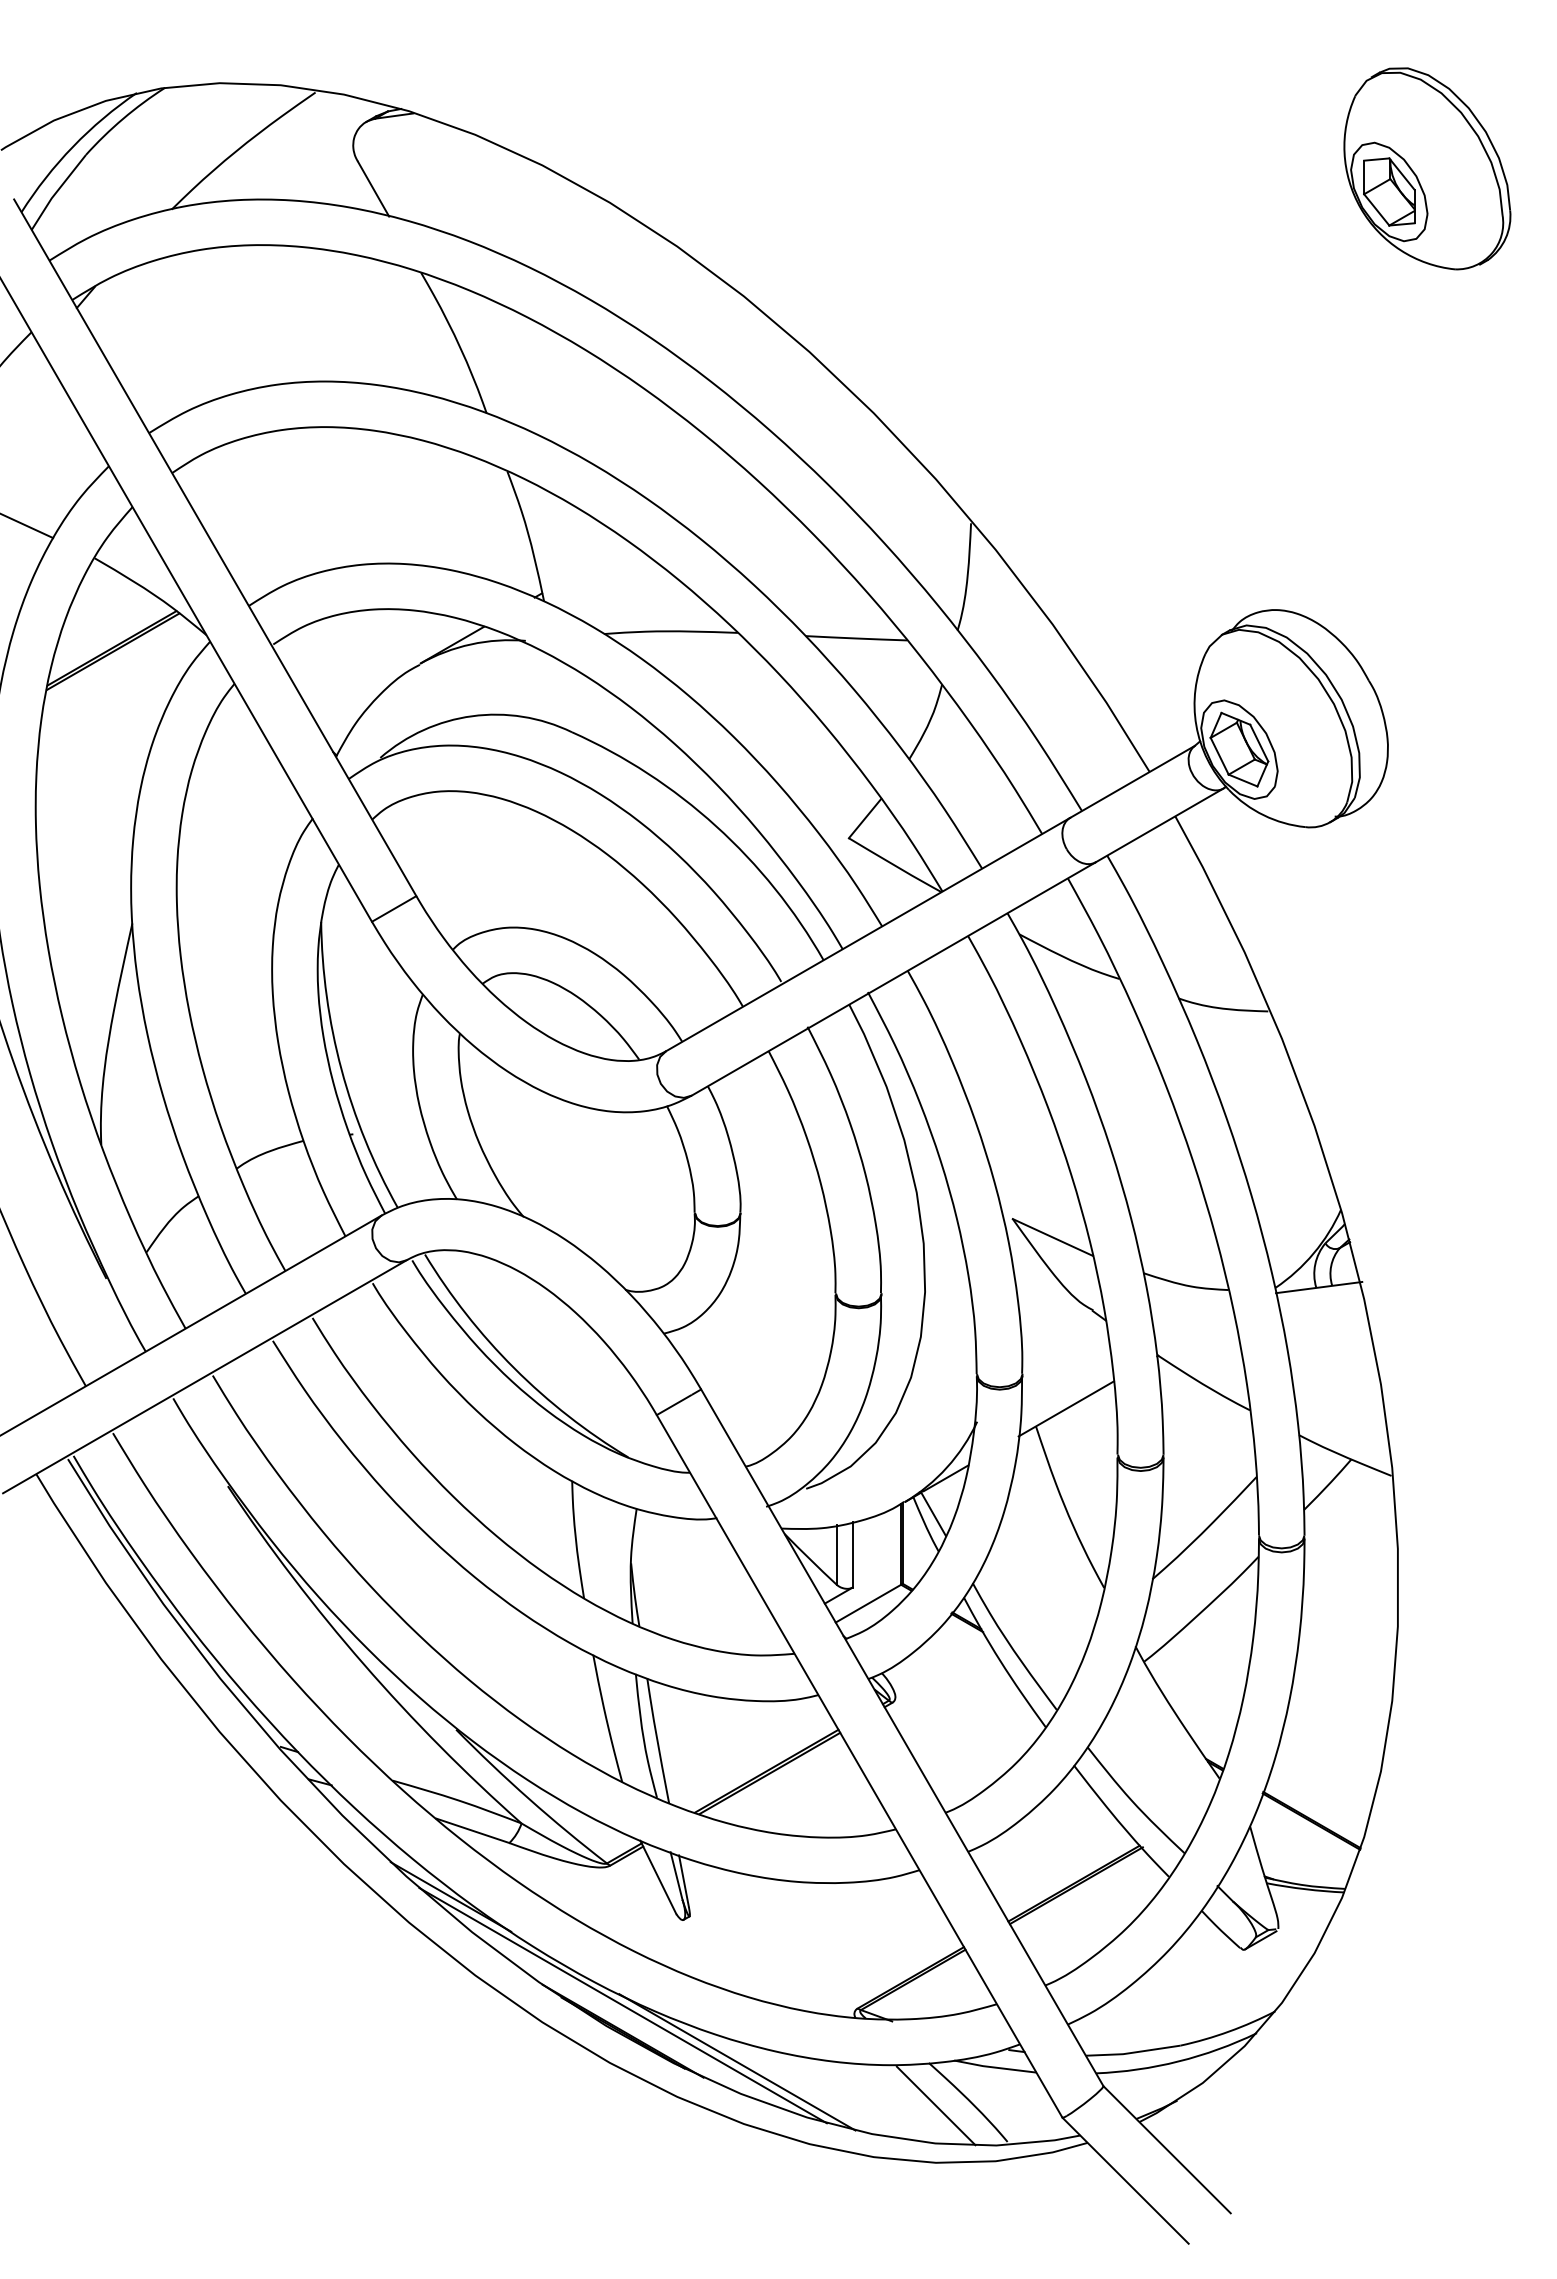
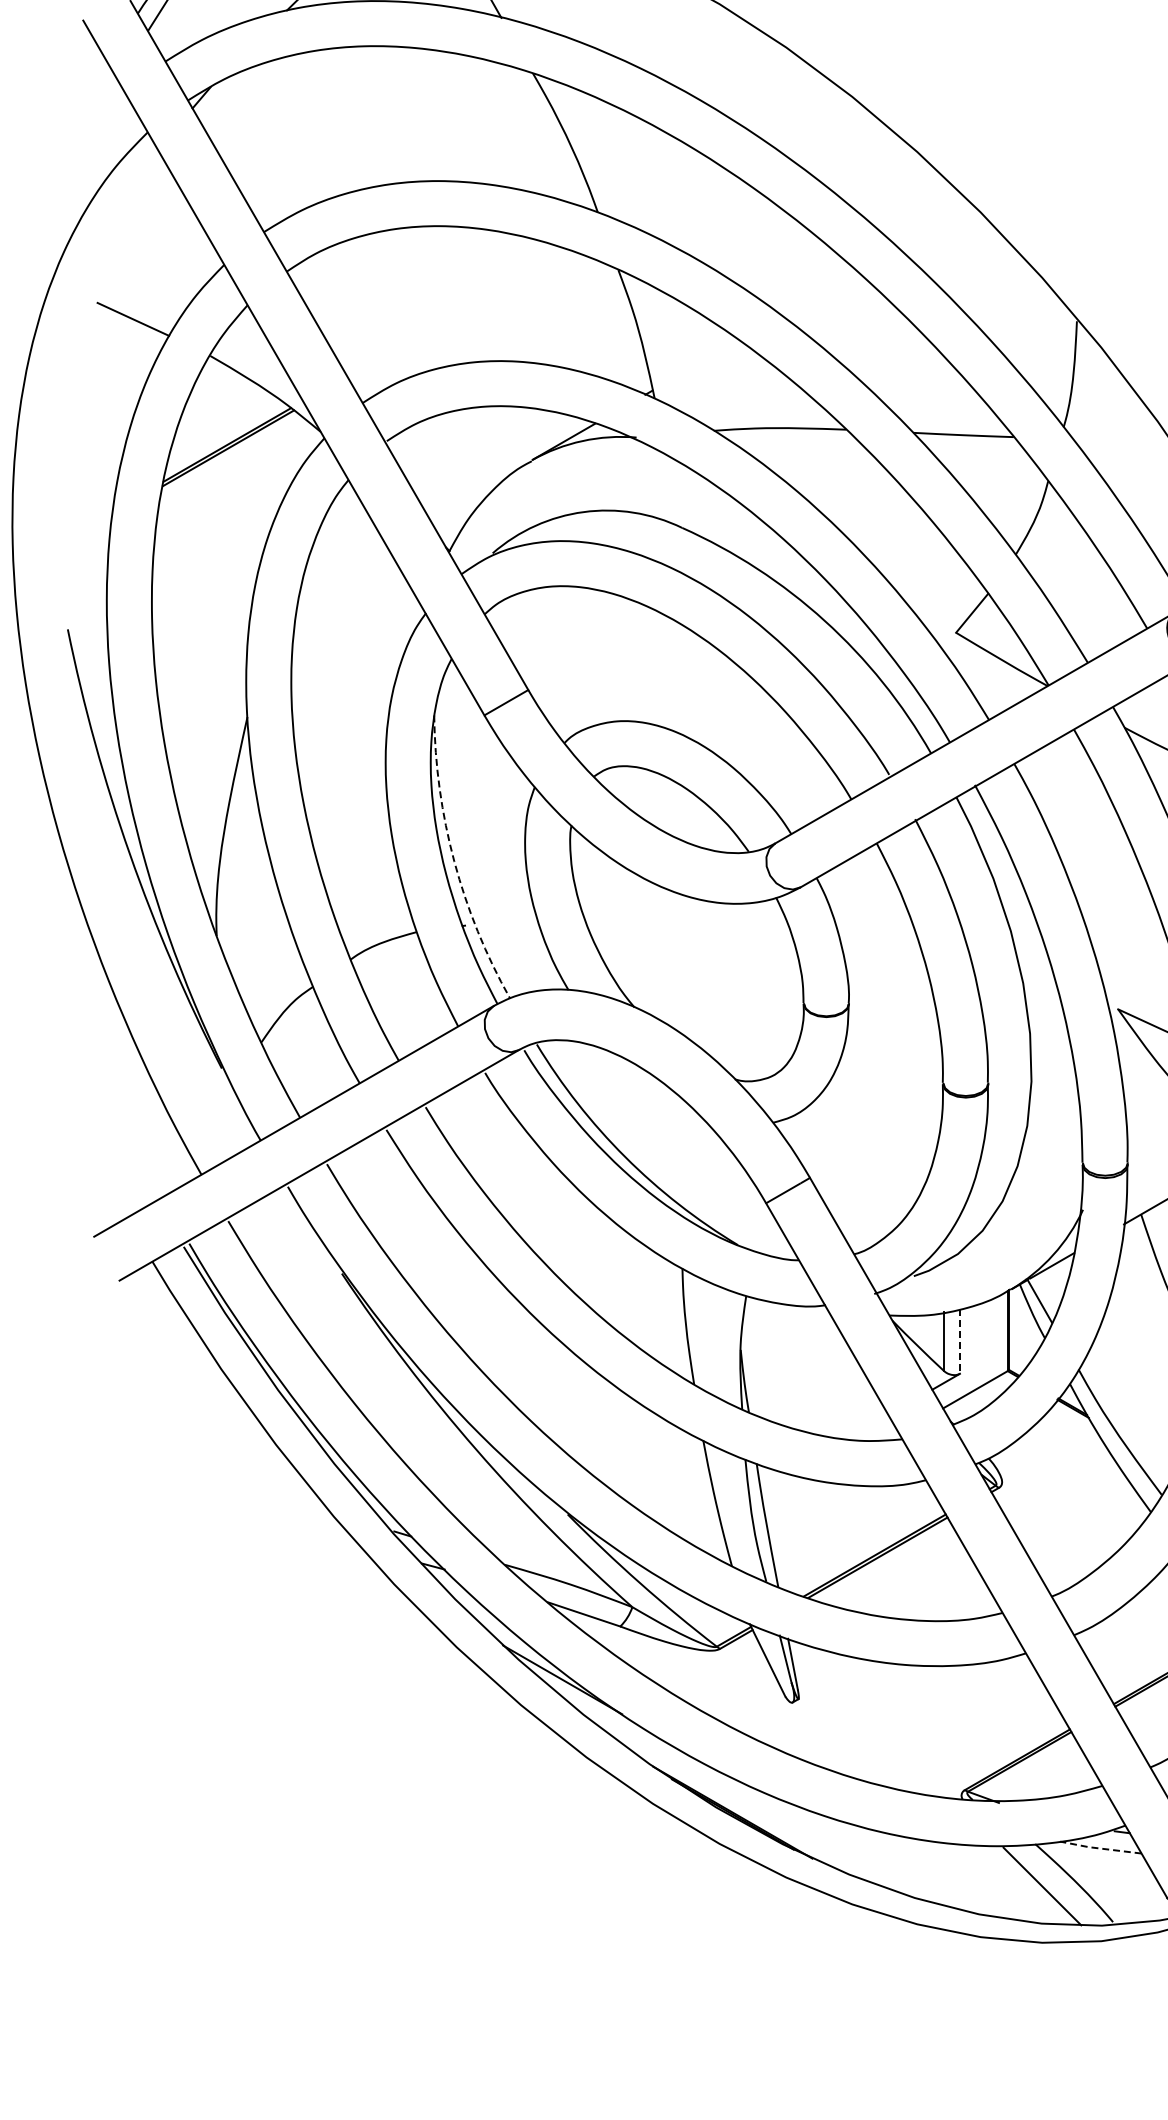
arc: (341, 1069) -> (454, 861), solid -> dashed
line: (852, 1554) -> (959, 1341), solid -> dashed
line: (622, 2005) -> (732, 1787), removed
line: (737, 2062) -> (845, 1843), removed
line: (993, 2067) -> (1099, 1848), solid -> dashed

